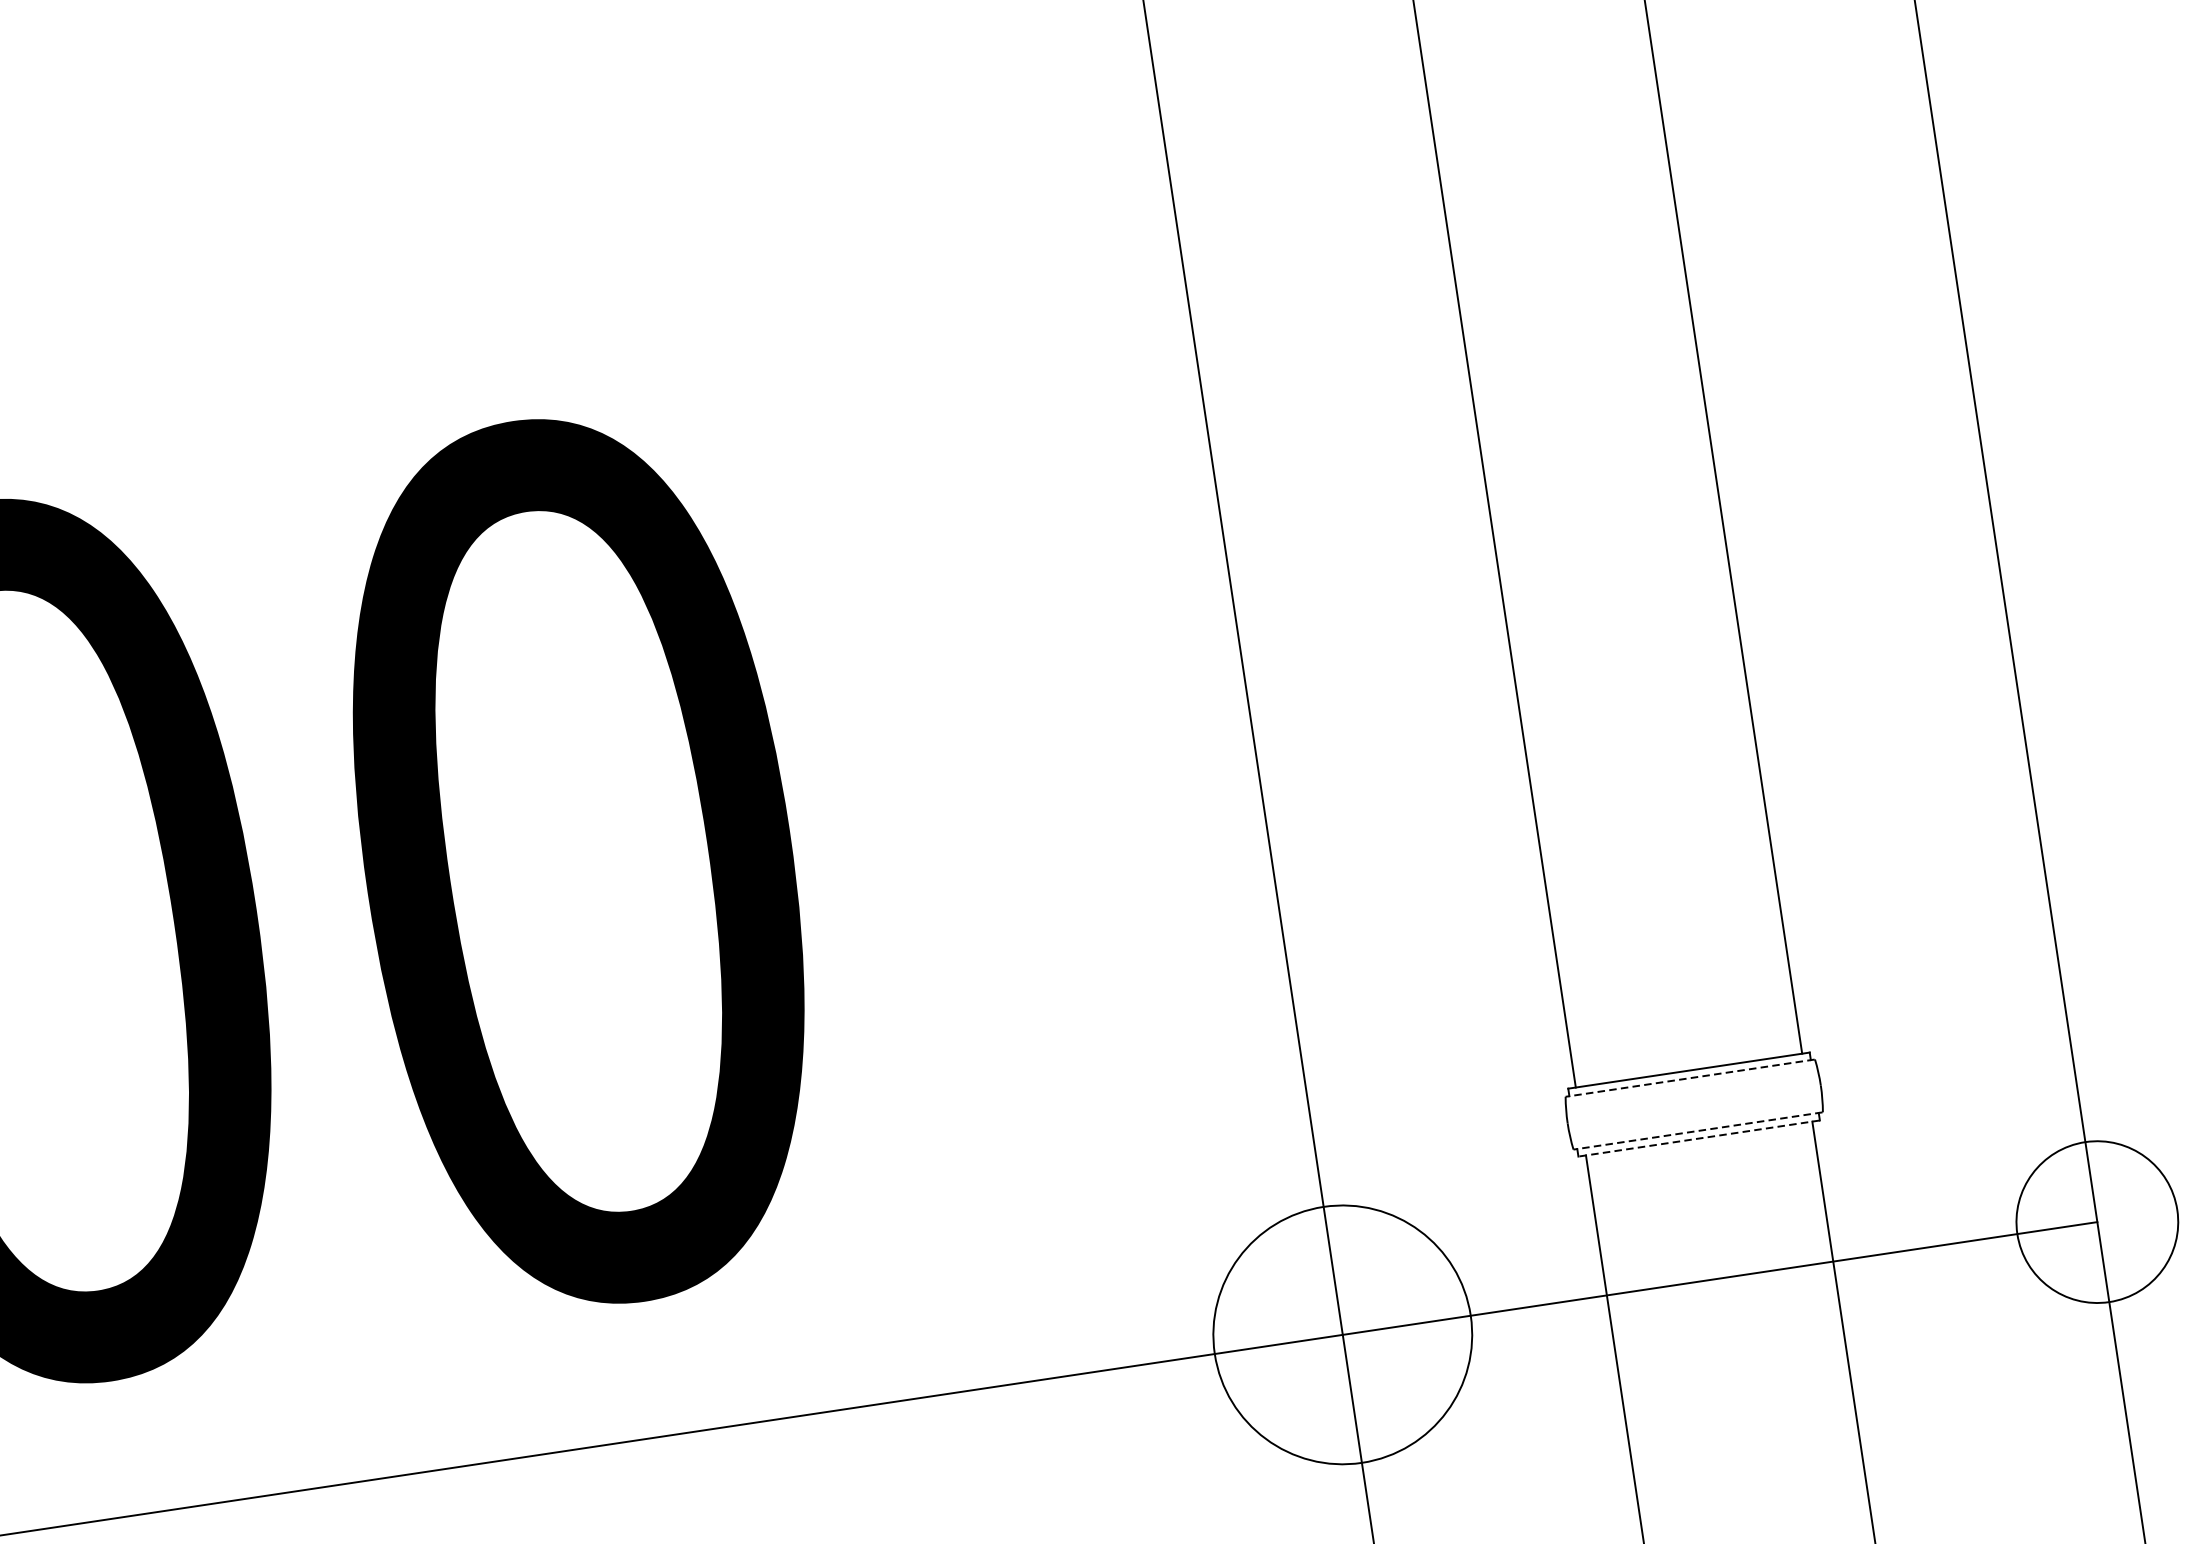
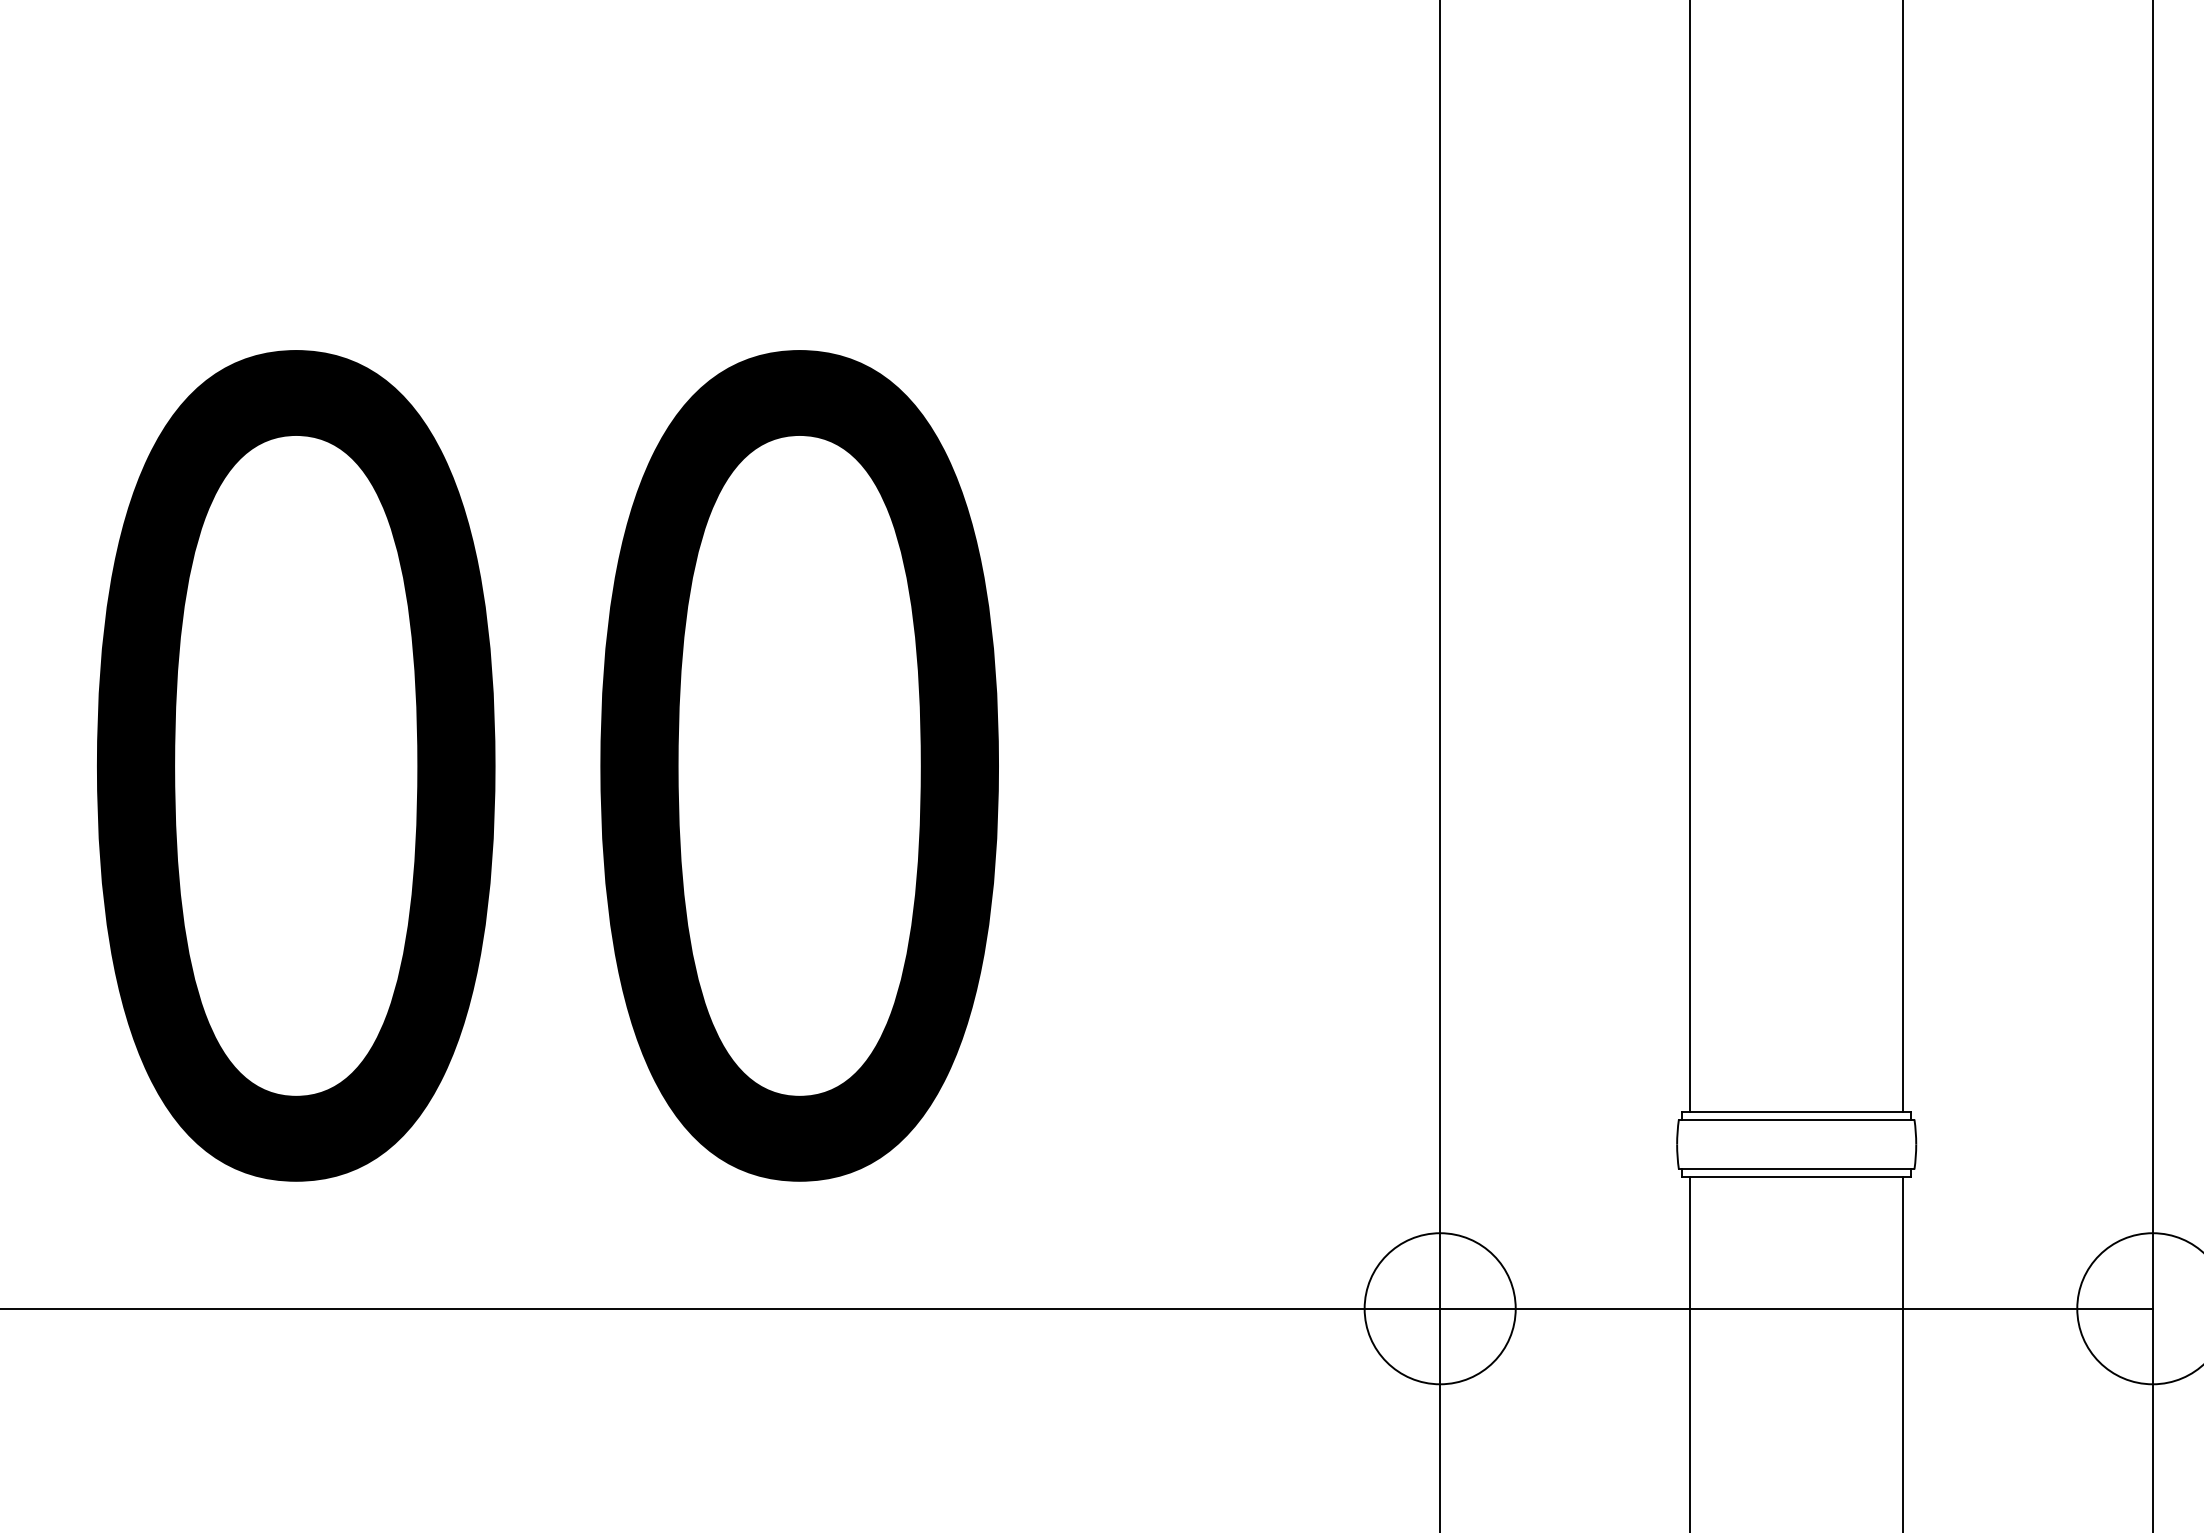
line: (1690, 1078) -> (1796, 1119), dashed -> solid
line: (1698, 1131) -> (1796, 1169), dashed -> solid
line: (1699, 1138) -> (1796, 1176), dashed -> solid
circle: (1342, 1334) -> (1439, 1308), size x0.62

